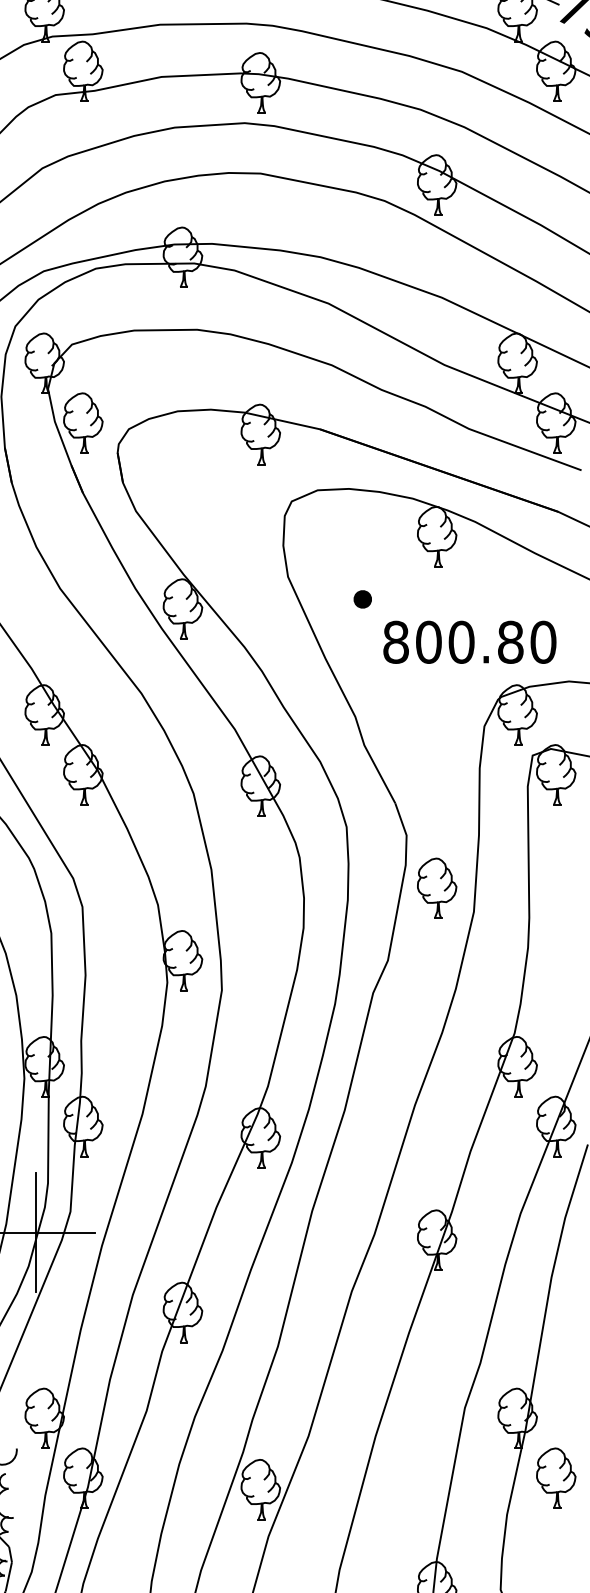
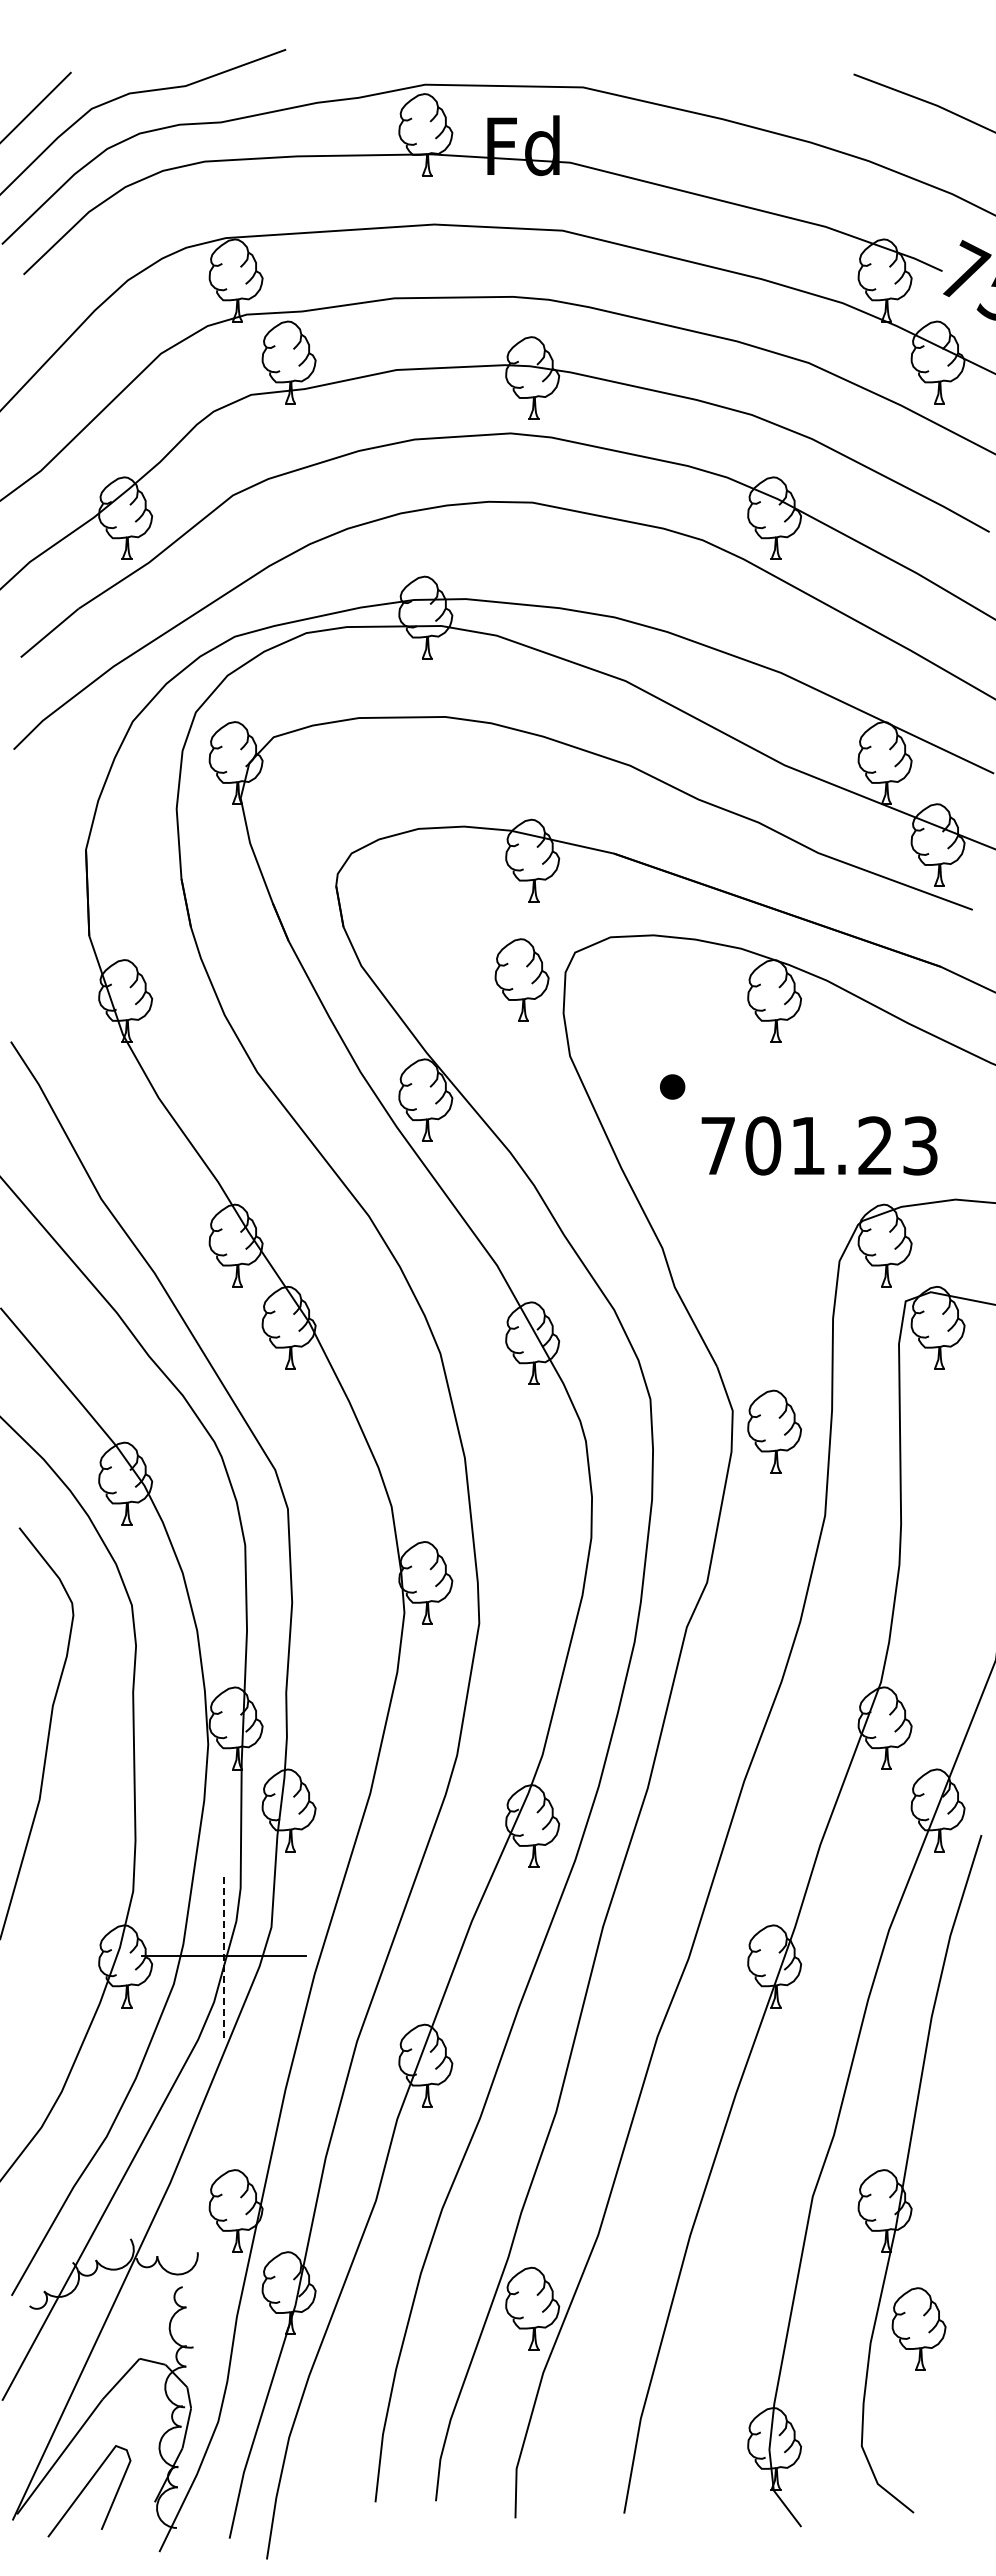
part: (82, 422) -> (521, 979), moved
text: (469, 642) -> (819, 1145), 800.80 -> 701.23
part: (437, 888) -> (774, 1431), moved
line: (35, 1232) -> (223, 1955), solid -> dashed
part: (555, 1477) -> (918, 2328), moved

